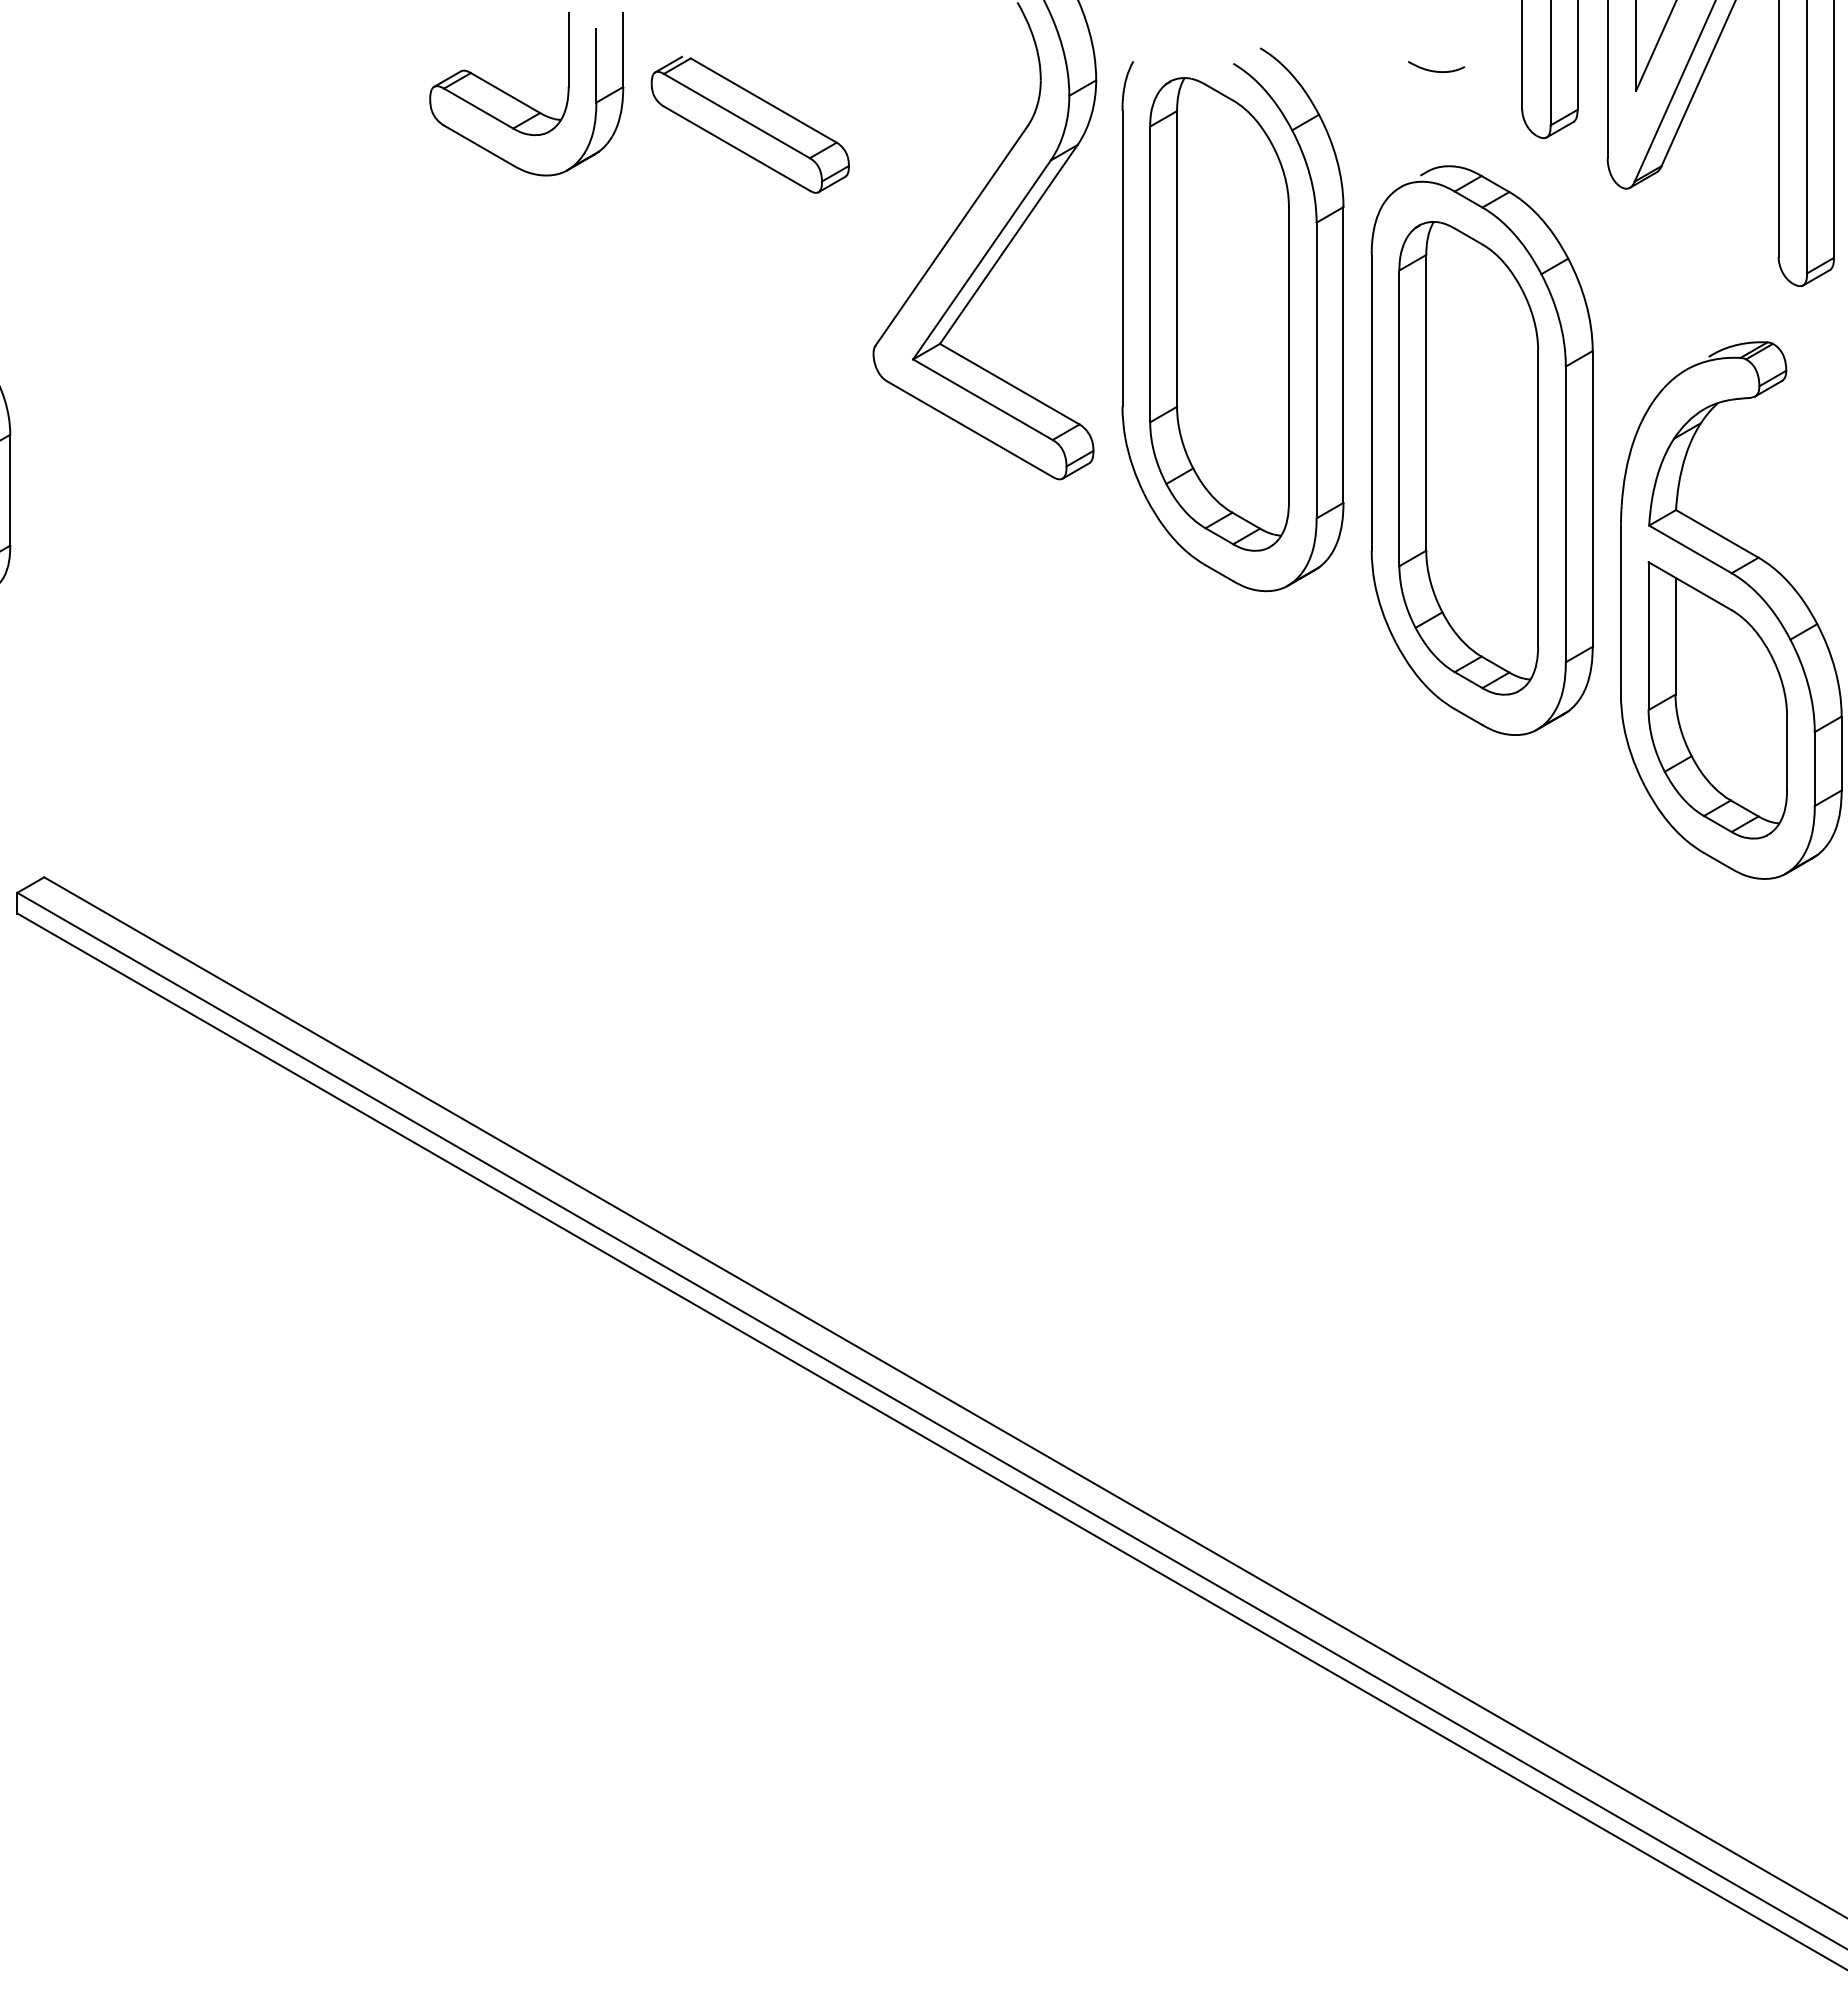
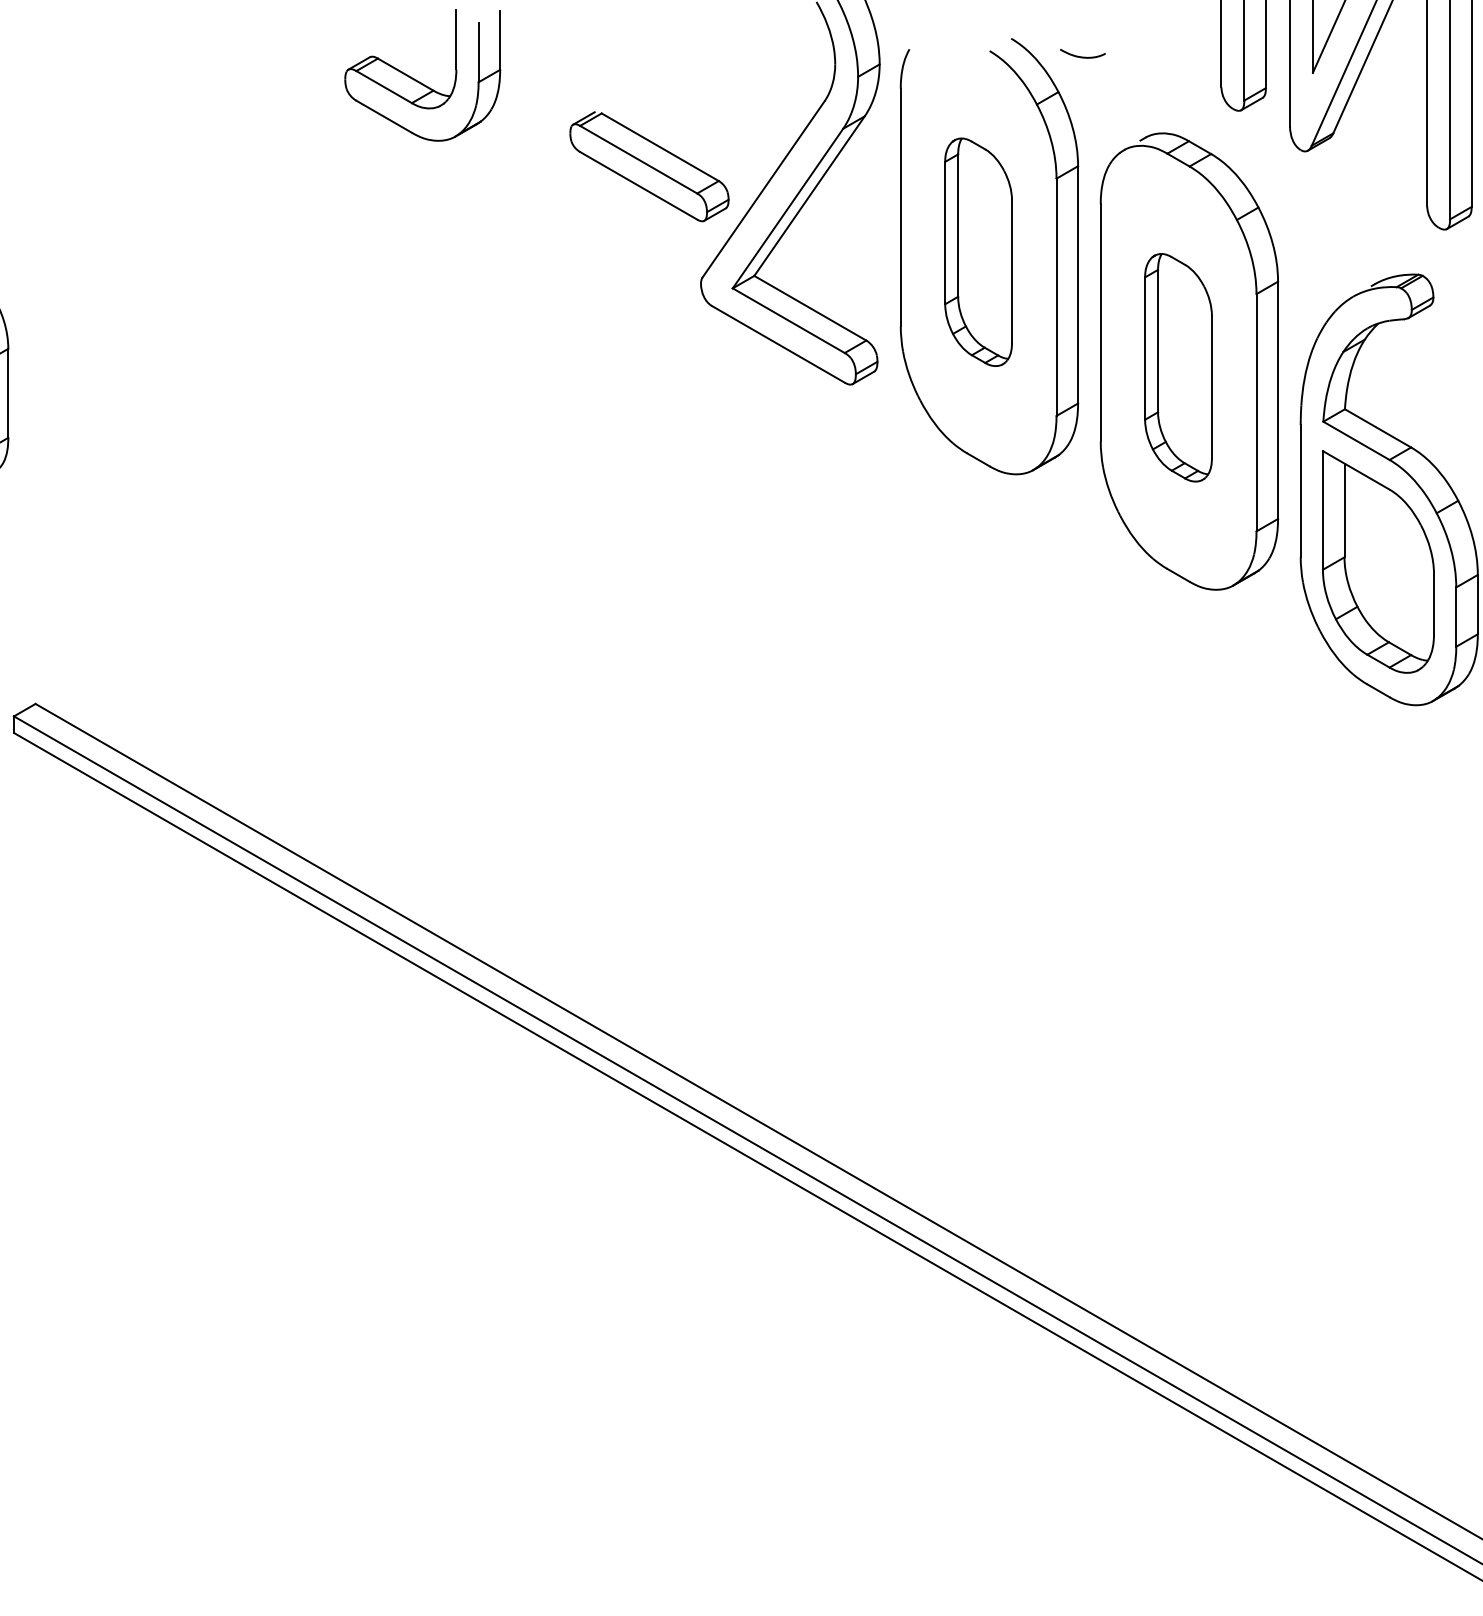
curve: (1436, 70) -> (1082, 56), moved
part: (749, 124) -> (648, 166), moved
part: (1219, 314) -> (978, 252), size x0.6
part: (1468, 458) -> (1178, 367), size x0.6

